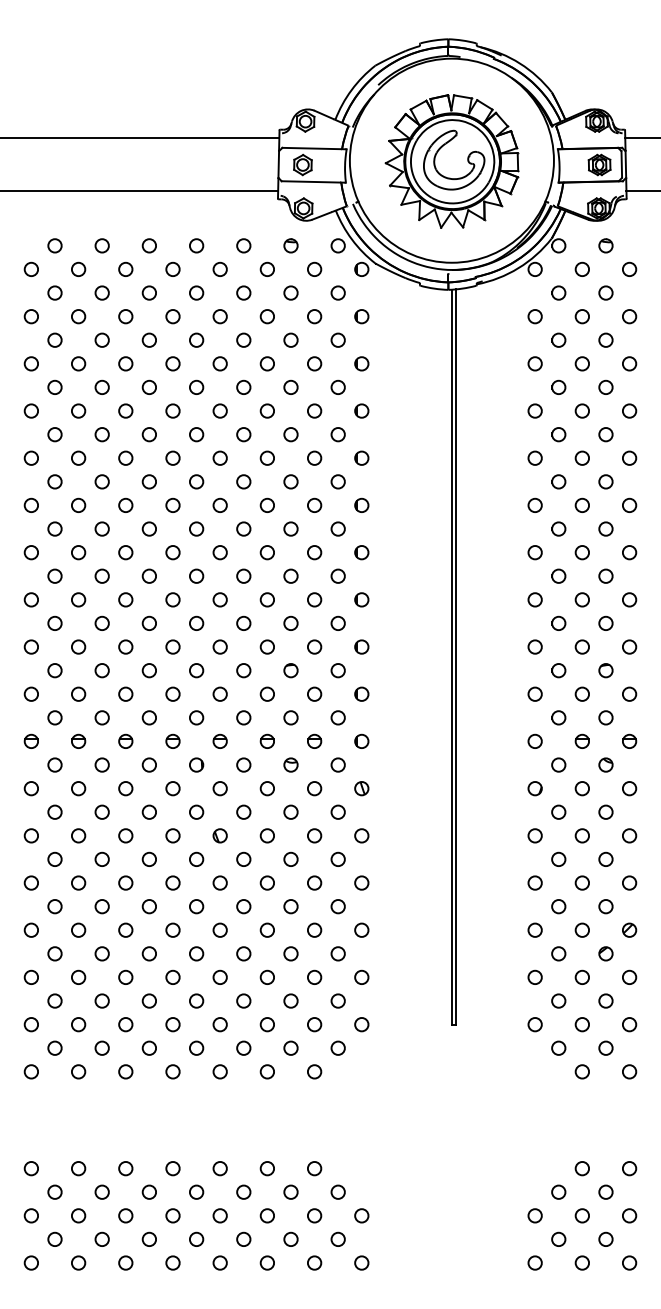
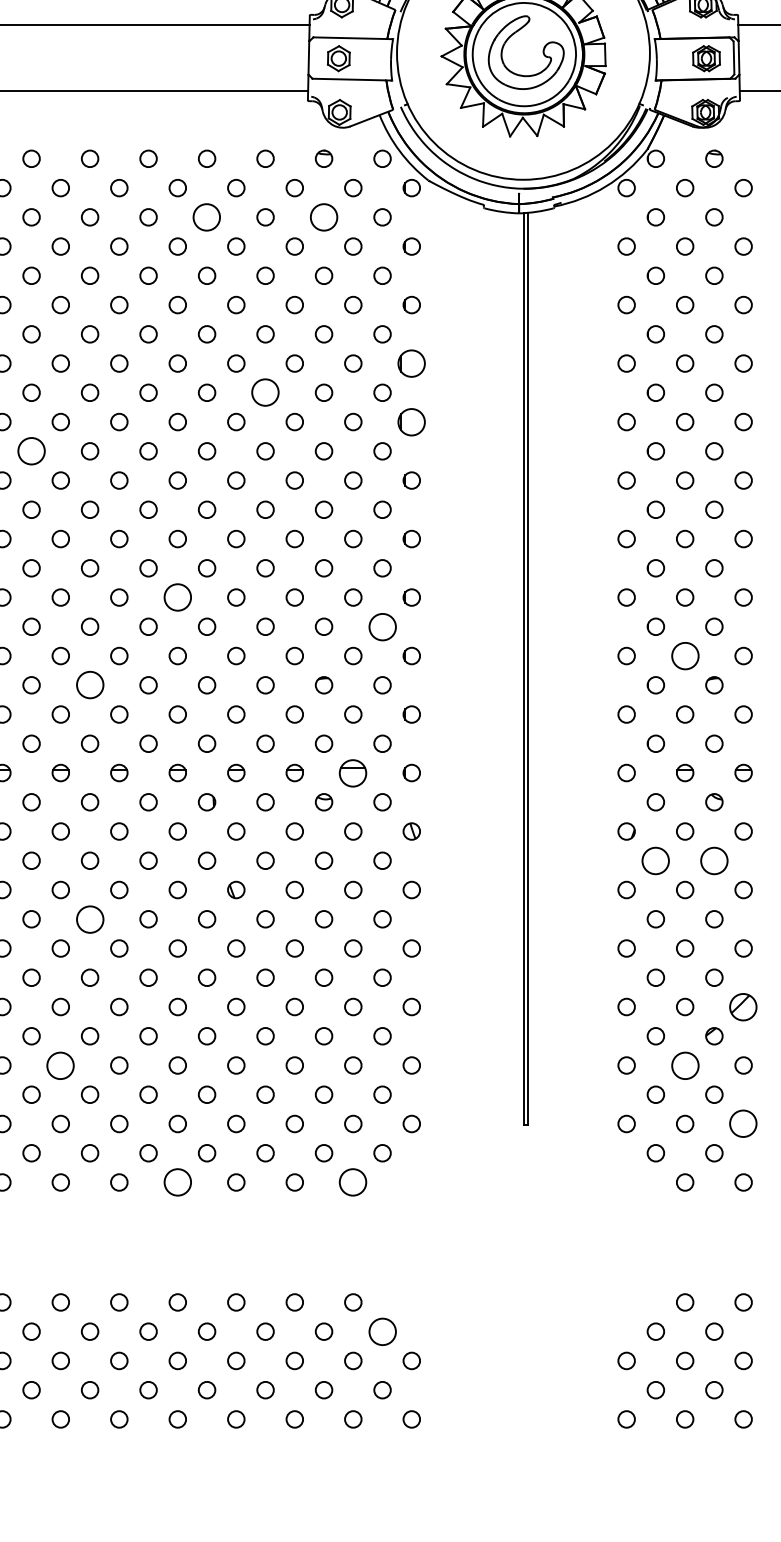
circle: (196, 292) -> (206, 216), size x1.6
circle: (290, 292) -> (323, 216), size x1.6
circle: (361, 410) -> (411, 362), size x1.6
circle: (243, 434) -> (265, 392), size x1.6
circle: (361, 457) -> (411, 421), size x1.6
circle: (54, 481) -> (30, 450), size x1.6
circle: (172, 599) -> (177, 597), size x1.6
circle: (337, 622) -> (381, 625), size x1.6
circle: (581, 646) -> (684, 655), size x1.6
circle: (101, 670) -> (89, 685), size x1.6
part: (314, 740) -> (353, 771), size x1.6
circle: (558, 811) -> (655, 859), size x1.6
circle: (605, 811) -> (713, 859), size x1.6
circle: (101, 858) -> (89, 918), size x1.6
part: (629, 929) -> (743, 1006), size x1.6
circle: (78, 976) -> (60, 1064), size x1.6
circle: (581, 976) -> (684, 1064), size x1.6
circle: (629, 1024) -> (743, 1123), size x1.6
circle: (172, 1071) -> (177, 1182), size x1.6
circle: (314, 1071) -> (353, 1182), size x1.6
circle: (337, 1191) -> (381, 1330), size x1.6

